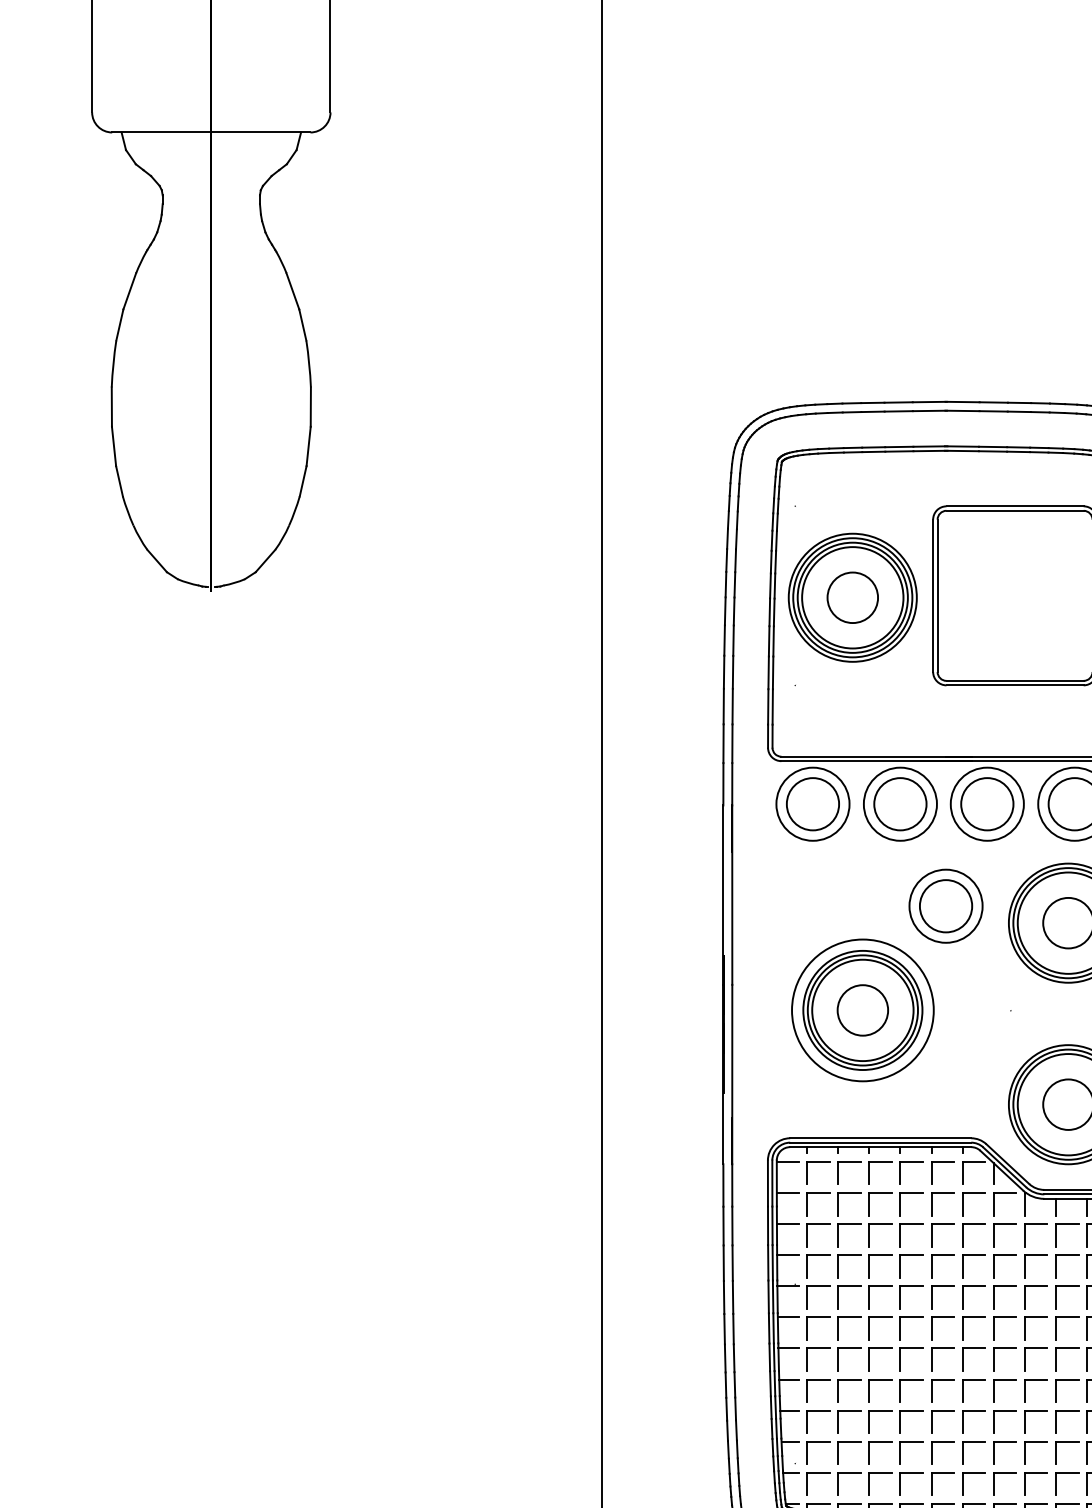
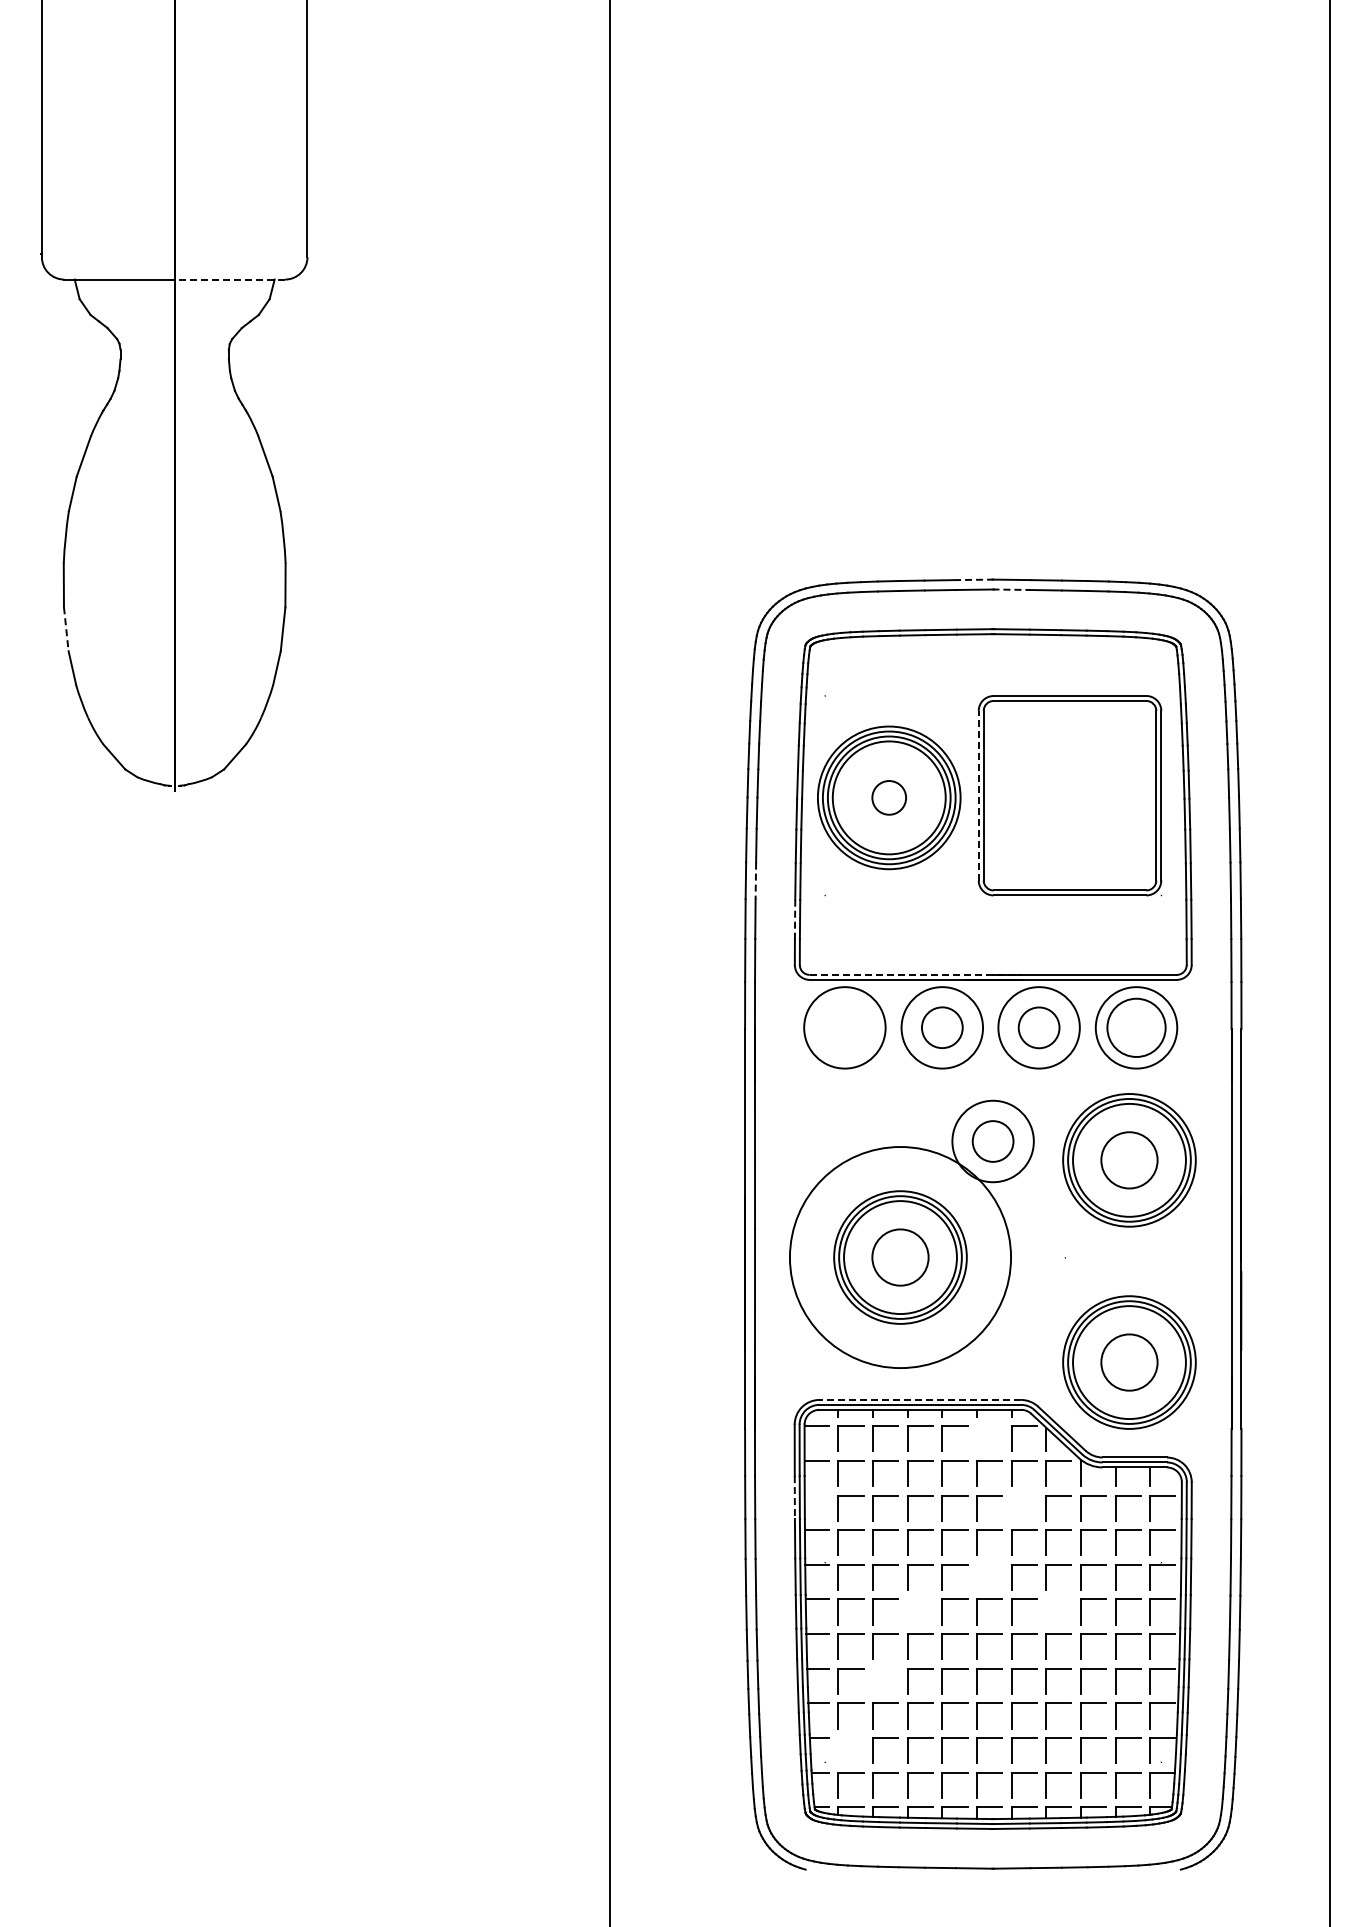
line: (260, 132) -> (229, 279), solid -> dashed
line: (929, 401) -> (974, 579), solid -> dashed
line: (962, 410) -> (1011, 589), solid -> dashed
line: (114, 446) -> (66, 629), solid -> dashed
line: (932, 595) -> (978, 795), solid -> dashed
circle: (853, 597) -> (889, 797), size x0.6
line: (732, 672) -> (755, 881), solid -> dashed
line: (768, 706) -> (795, 919), solid -> dashed
line: (876, 756) -> (915, 974), solid -> dashed
circle: (812, 803) -> (844, 1027), removed
circle: (900, 803) -> (942, 1027), size x0.7
circle: (987, 803) -> (1039, 1027), size x0.7
circle: (946, 906) -> (993, 1141), size x0.7
circle: (862, 1010) -> (900, 1257), size x1.4
line: (880, 1137) -> (920, 1399), solid -> dashed
part: (942, 1162) -> (989, 1426), removed
line: (787, 1224) -> (816, 1495), removed
part: (974, 1224) -> (1024, 1496), removed
line: (767, 1226) -> (794, 1498), solid -> dashed
part: (942, 1286) -> (989, 1565), removed
part: (880, 1317) -> (920, 1599), removed
part: (1004, 1317) -> (1058, 1599), removed
part: (849, 1380) -> (885, 1669), removed
part: (818, 1442) -> (850, 1738), removed

